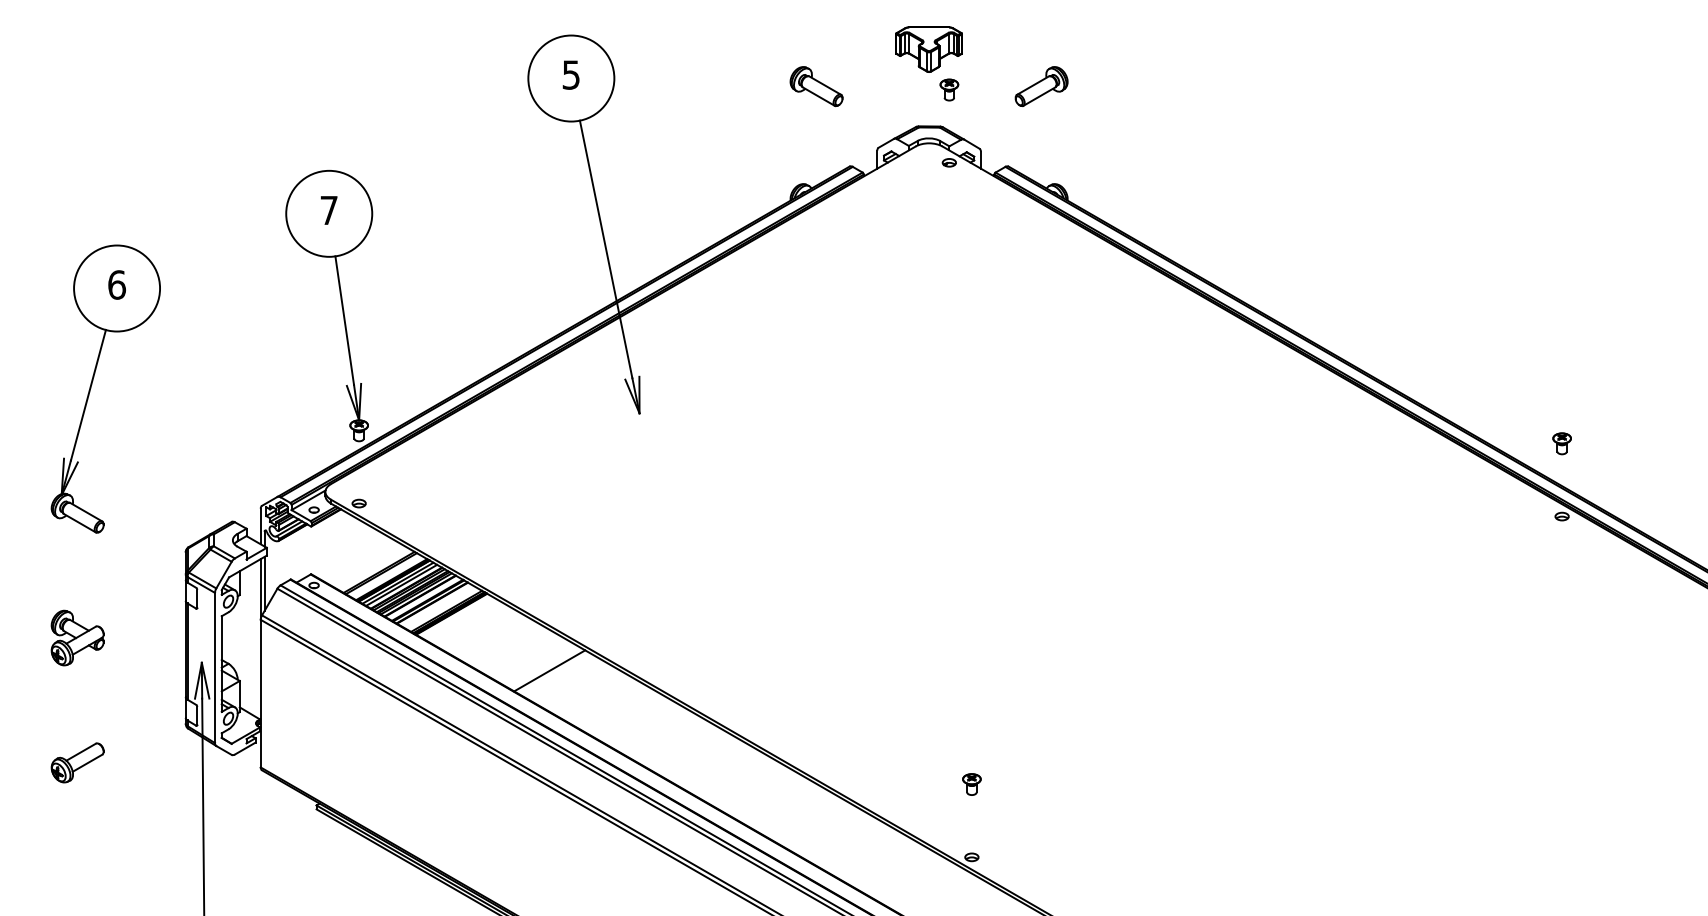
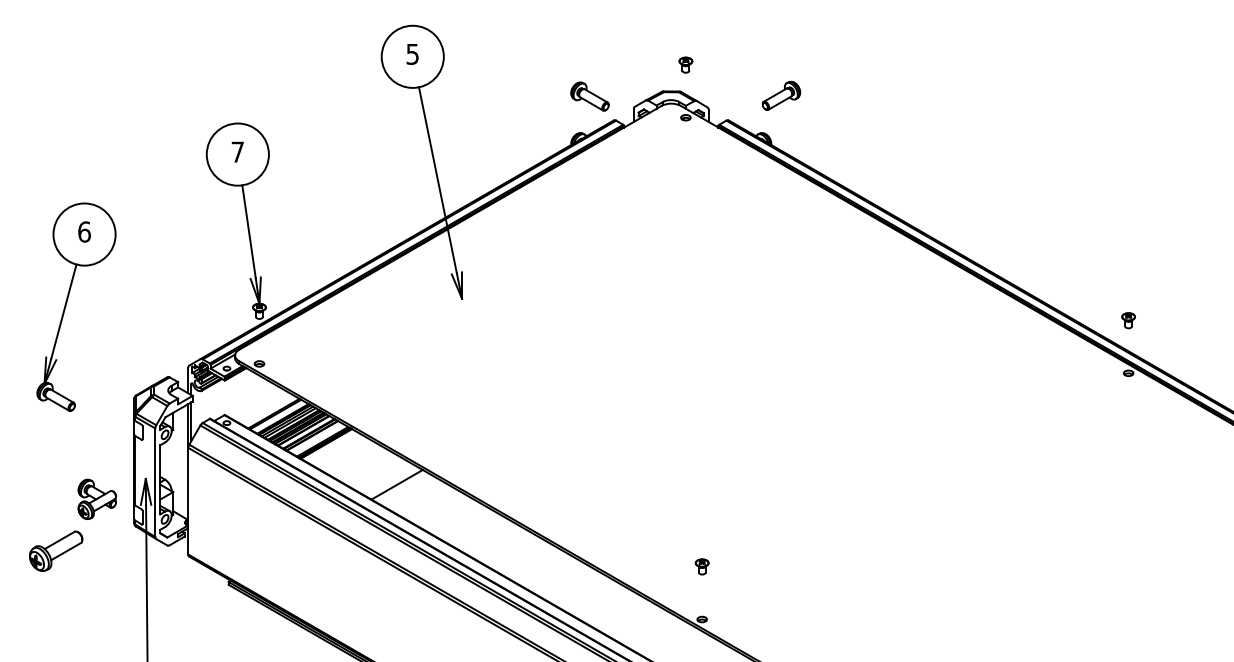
part: (928, 49) -> (670, 35), removed
part: (816, 86) -> (589, 96), moved
part: (1041, 86) -> (781, 95), moved
part: (92, 384) -> (66, 303), moved
part: (77, 637) -> (97, 498), moved
part: (77, 762) -> (55, 551), size x1.4

